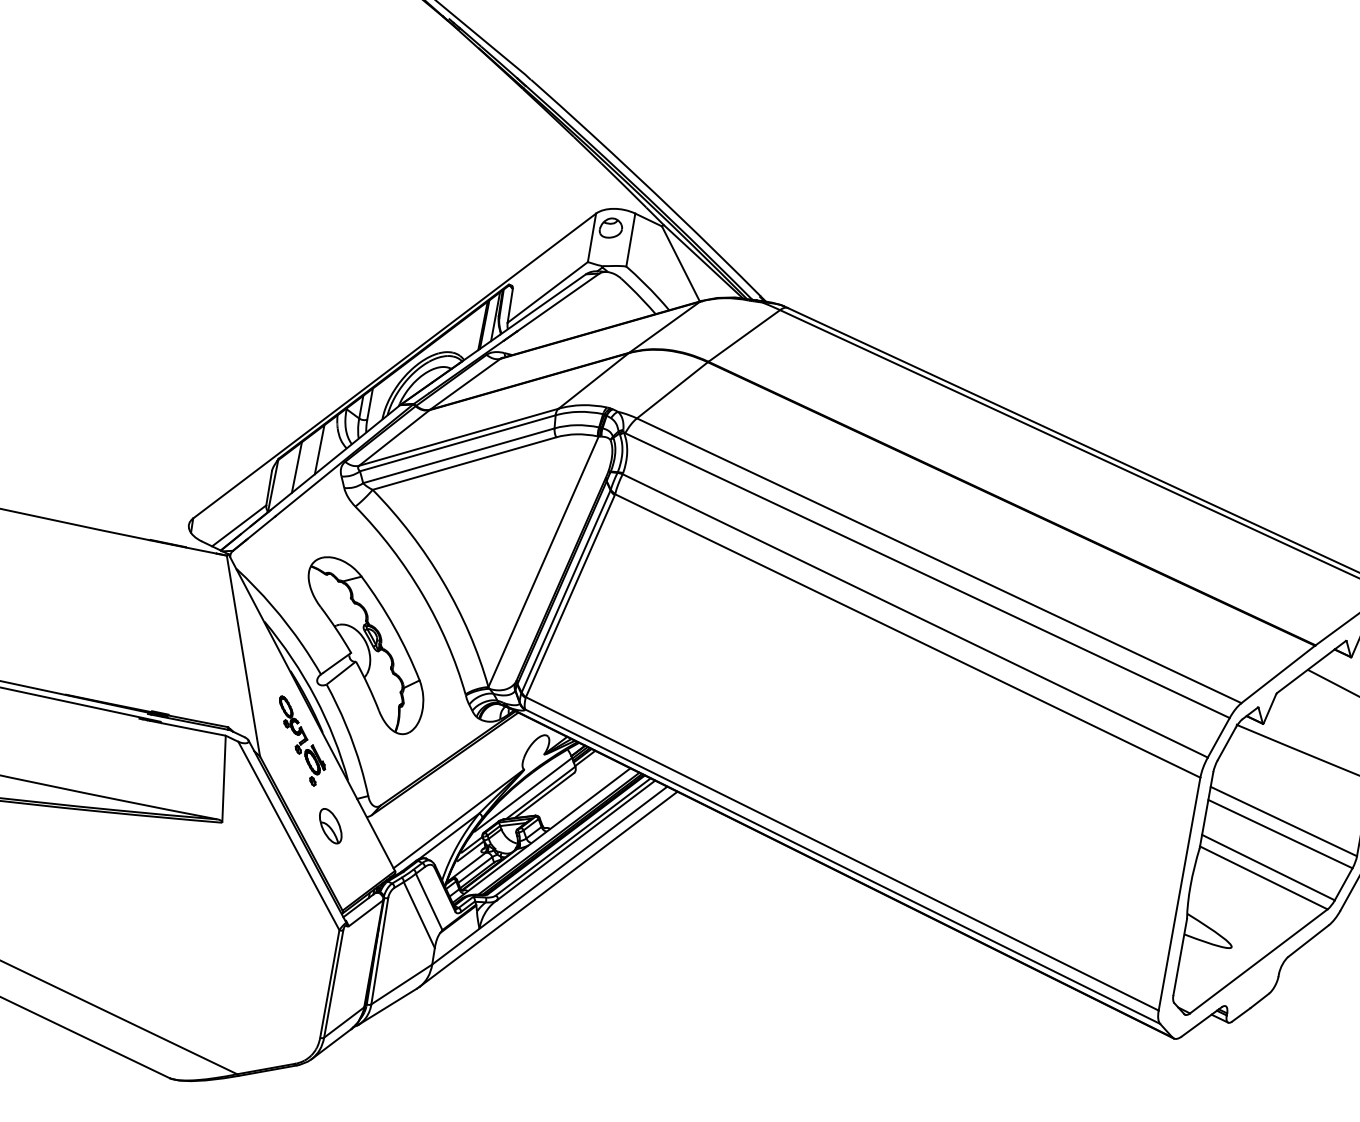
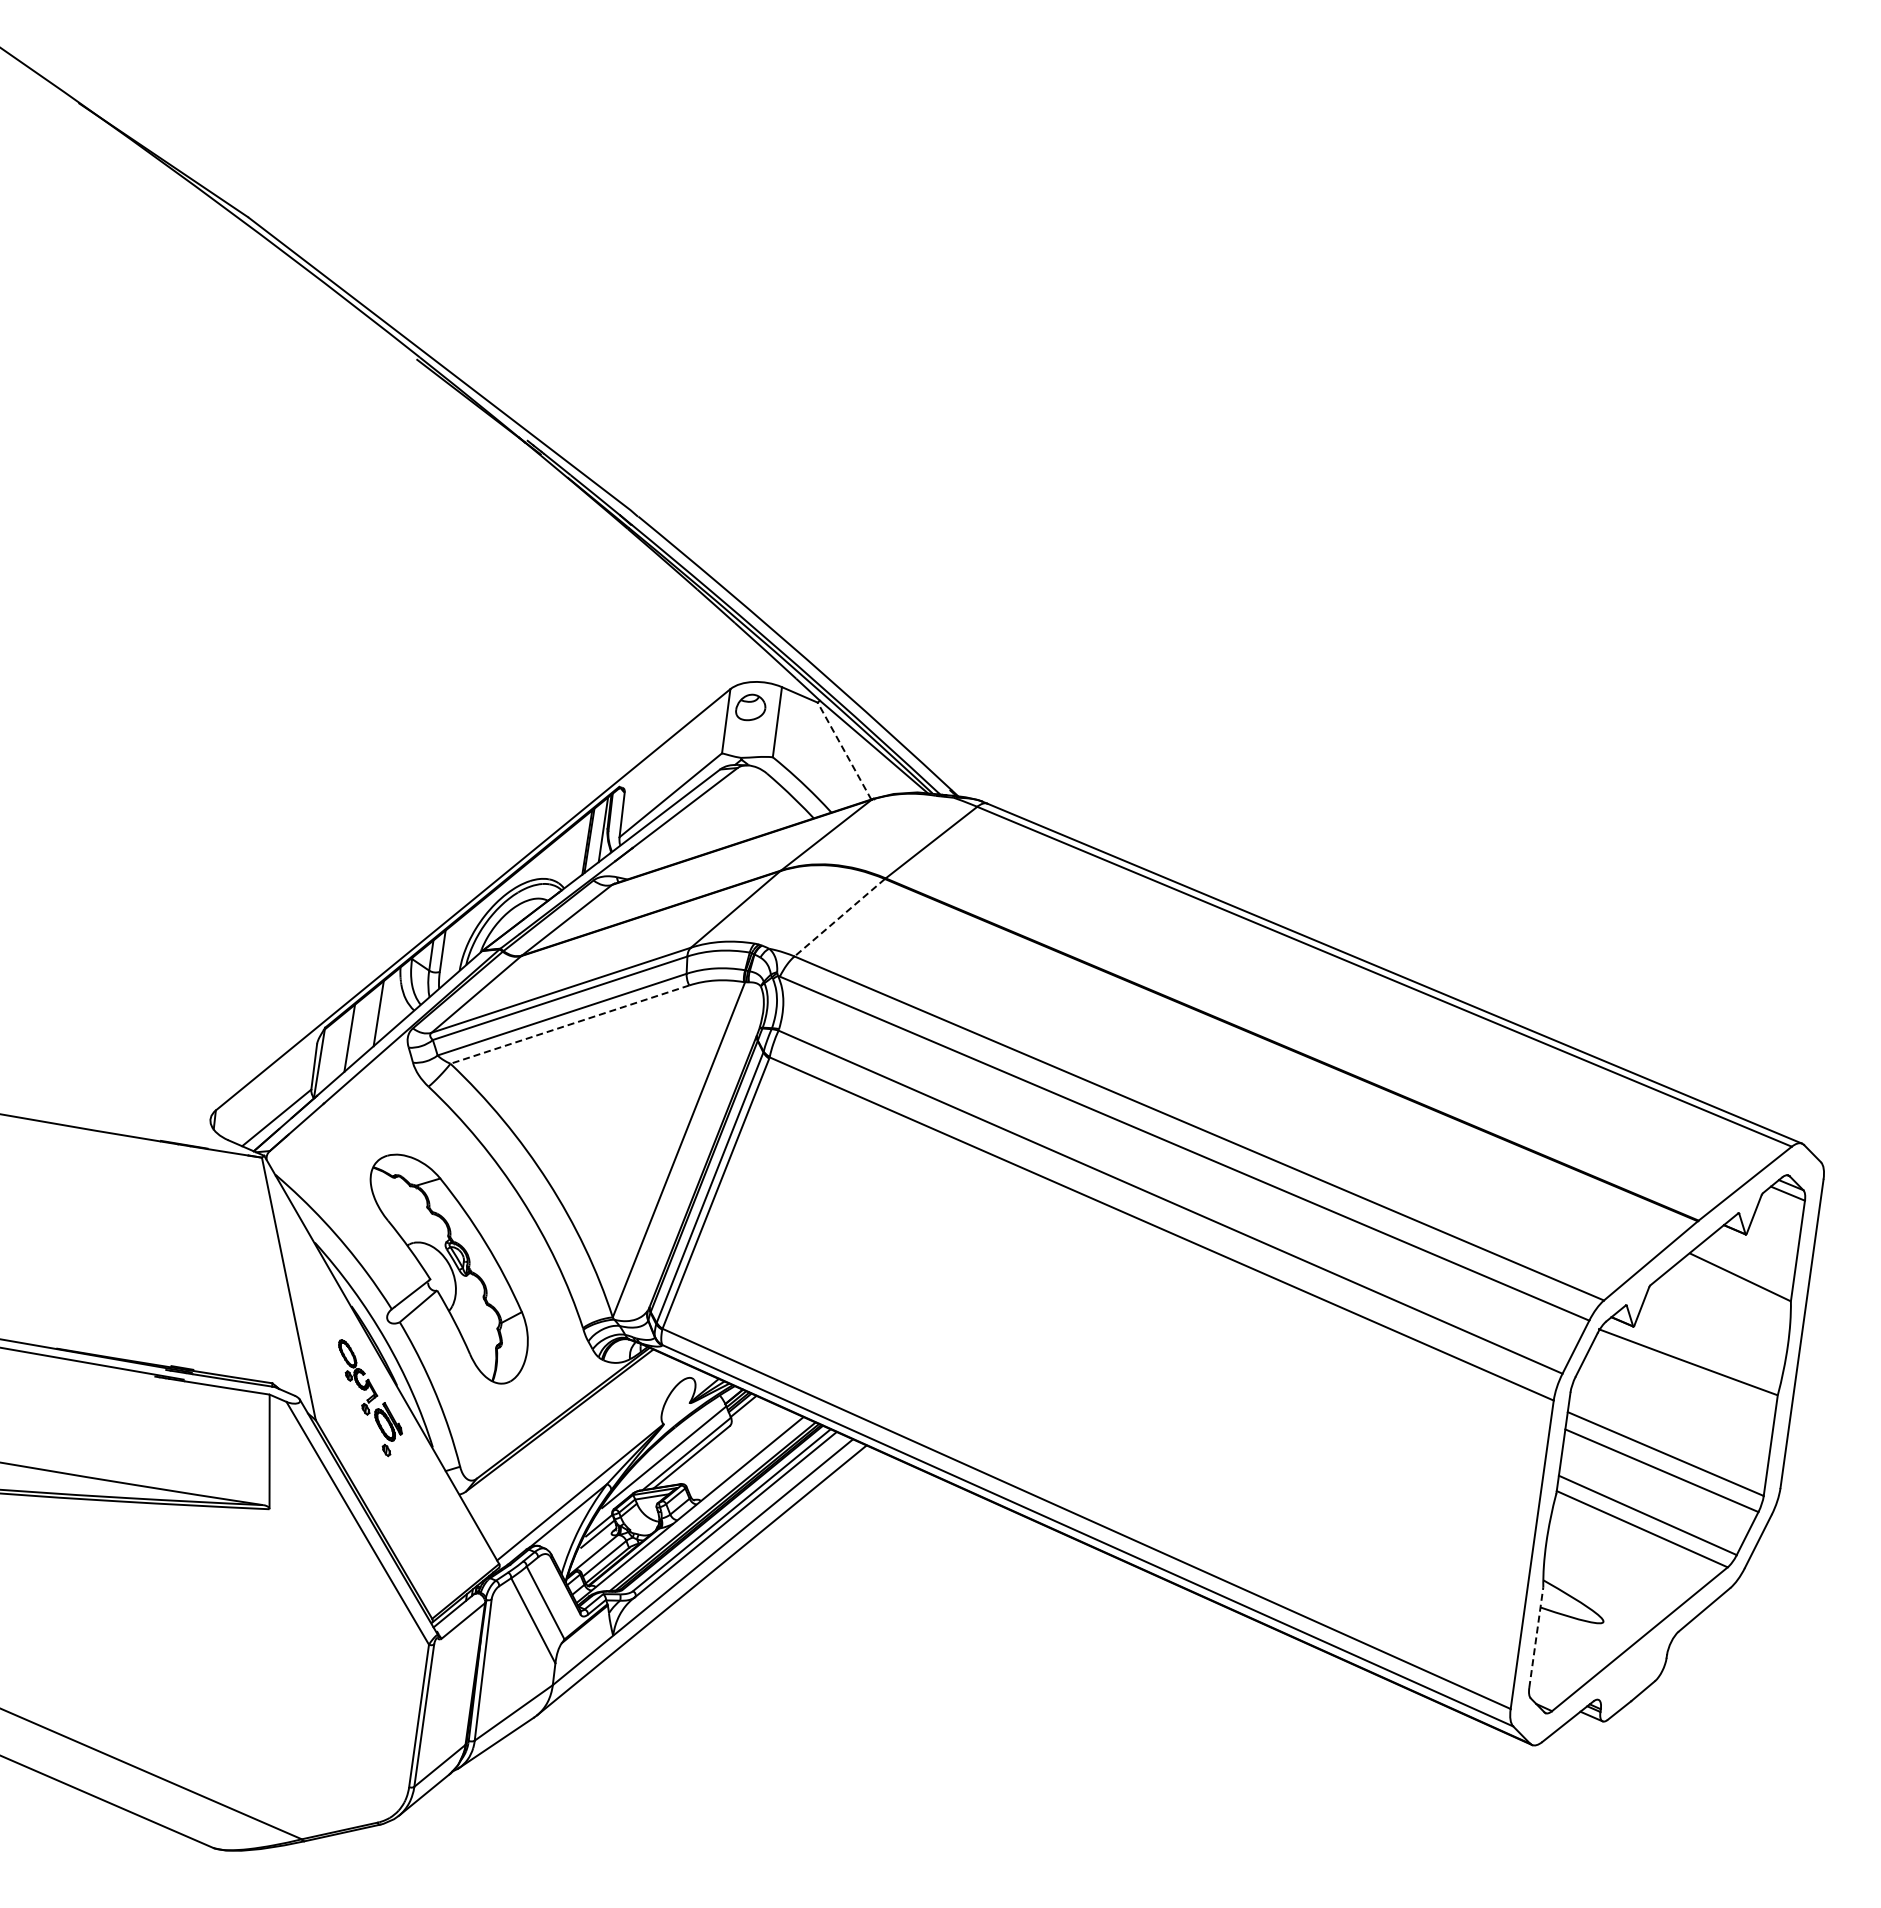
line: (680, 264) -> (844, 751), solid -> dashed
line: (672, 390) -> (839, 917), solid -> dashed
line: (464, 463) -> (569, 1024), solid -> dashed
part: (330, 826) -> (411, 1508), removed
line: (1180, 957) -> (1536, 1637), solid -> dashed

